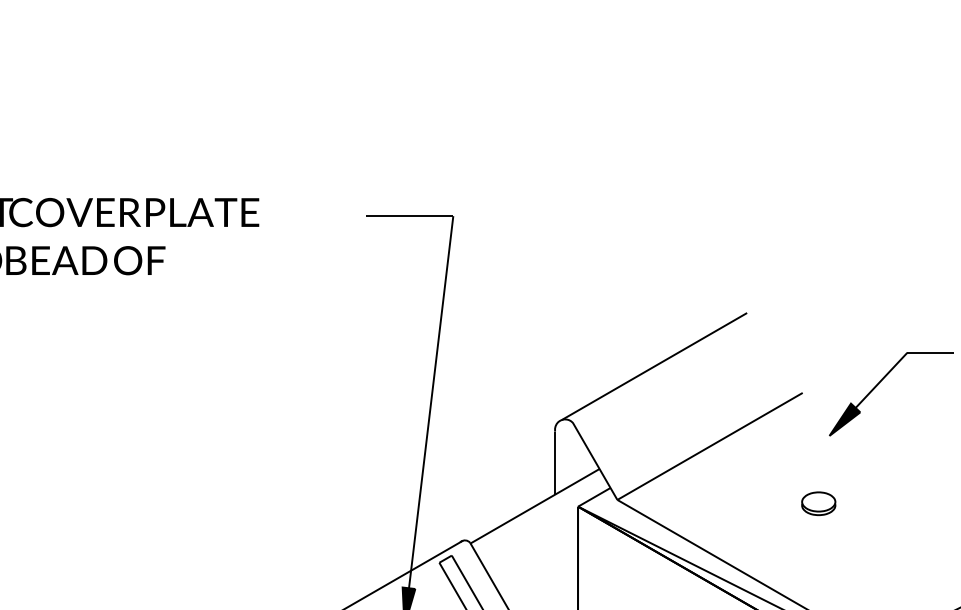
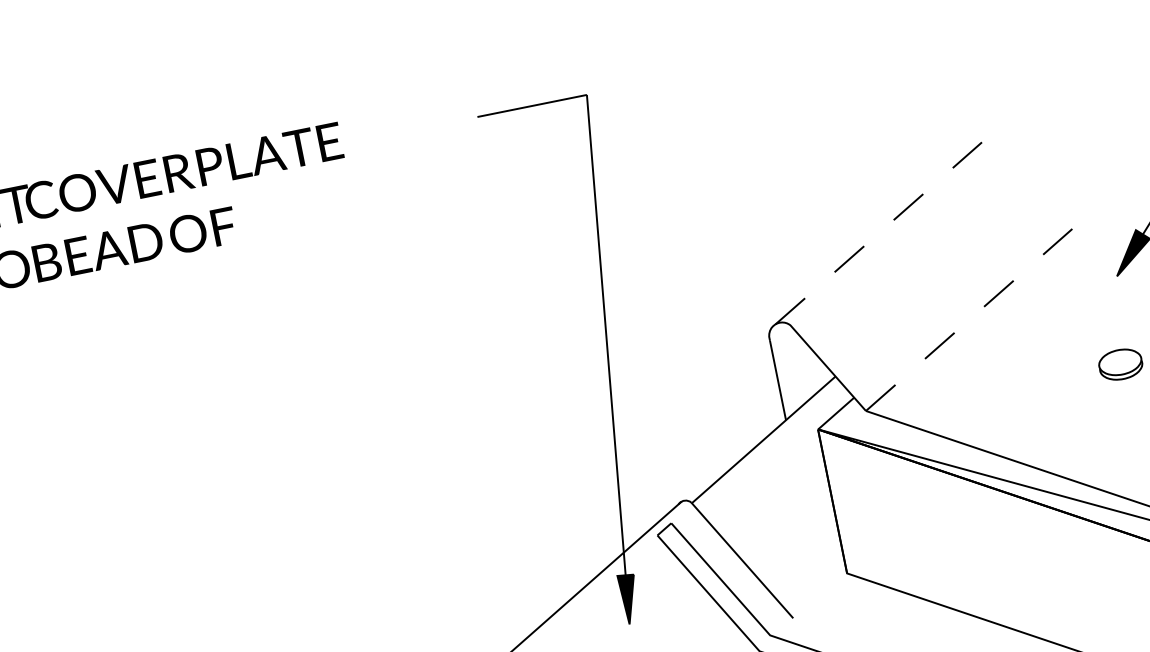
line: (654, 366) -> (878, 233), solid -> dashed
line: (710, 446) -> (969, 319), solid -> dashed

